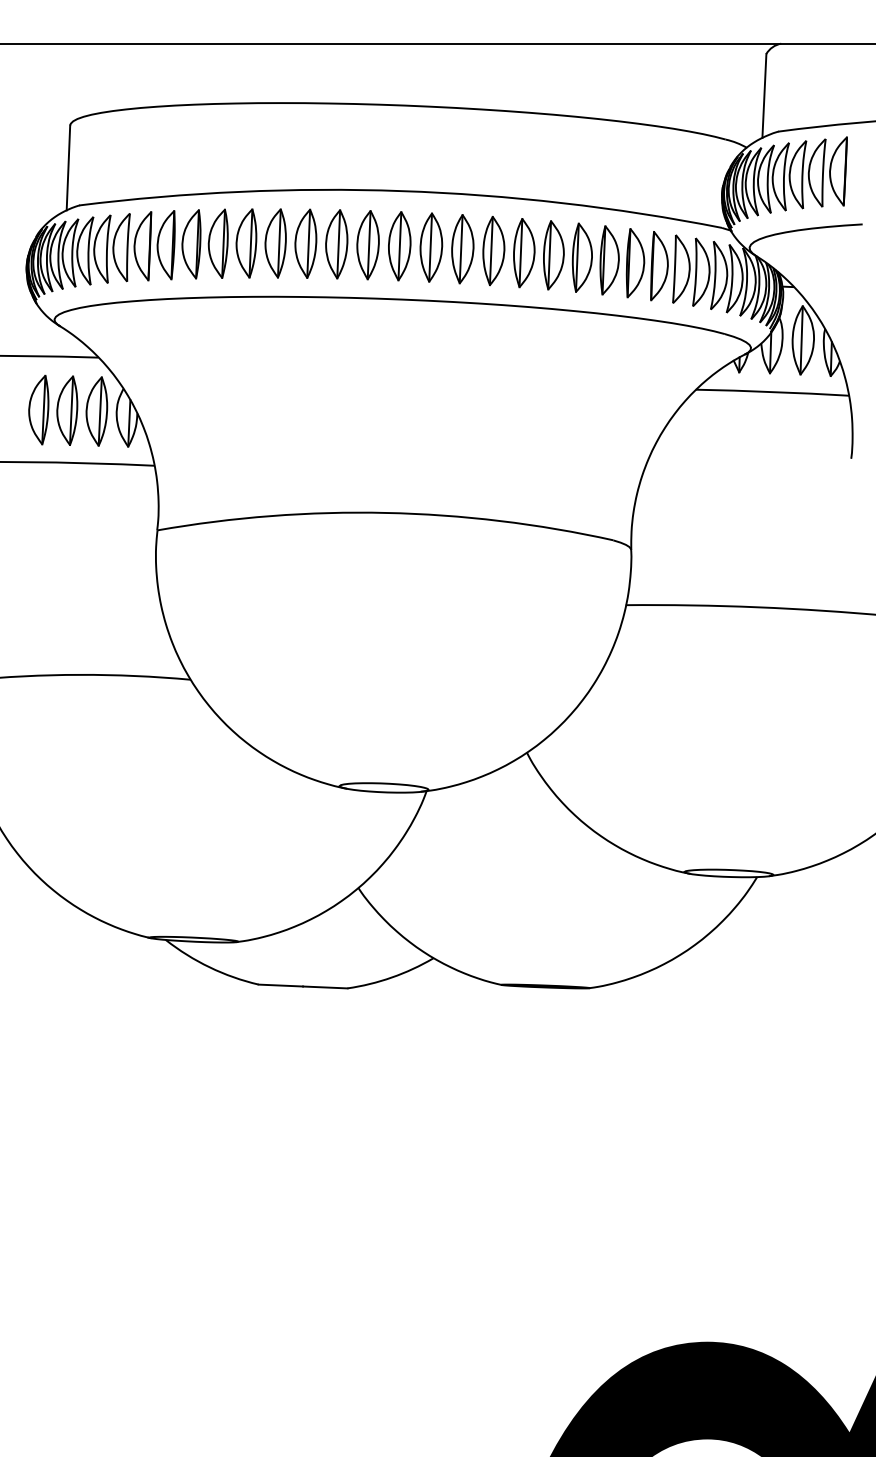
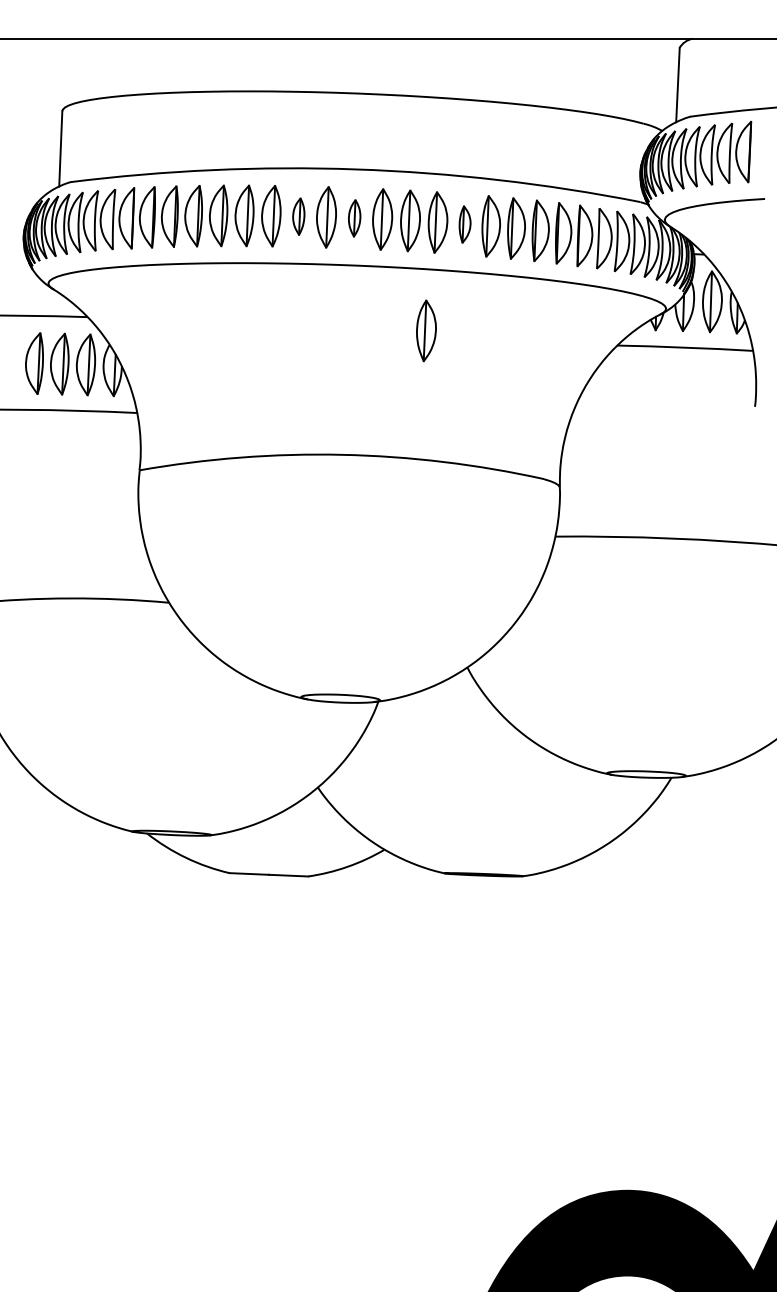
part: (336, 244) -> (298, 216), size x0.6
part: (399, 246) -> (354, 218), size x0.6
part: (524, 253) -> (465, 224), size x0.6
part: (480, 373) -> (426, 331), added

